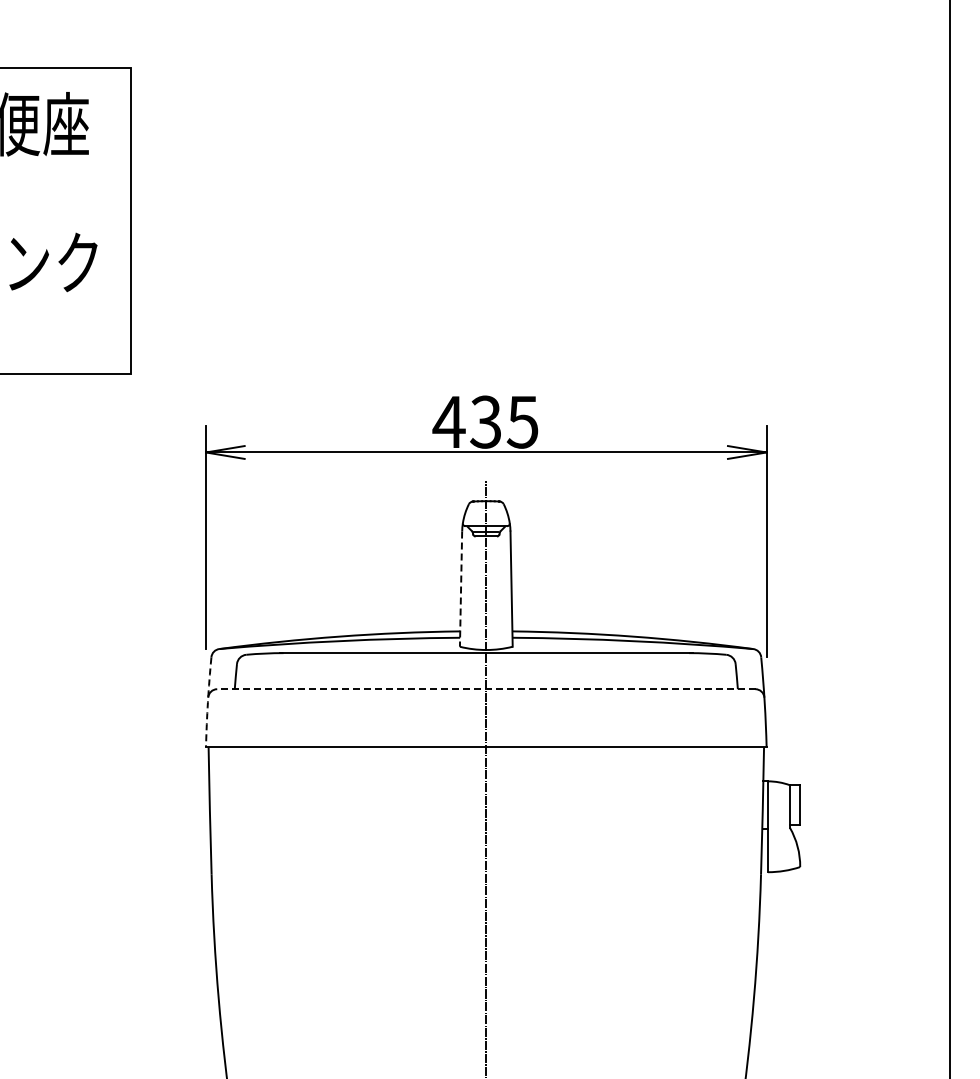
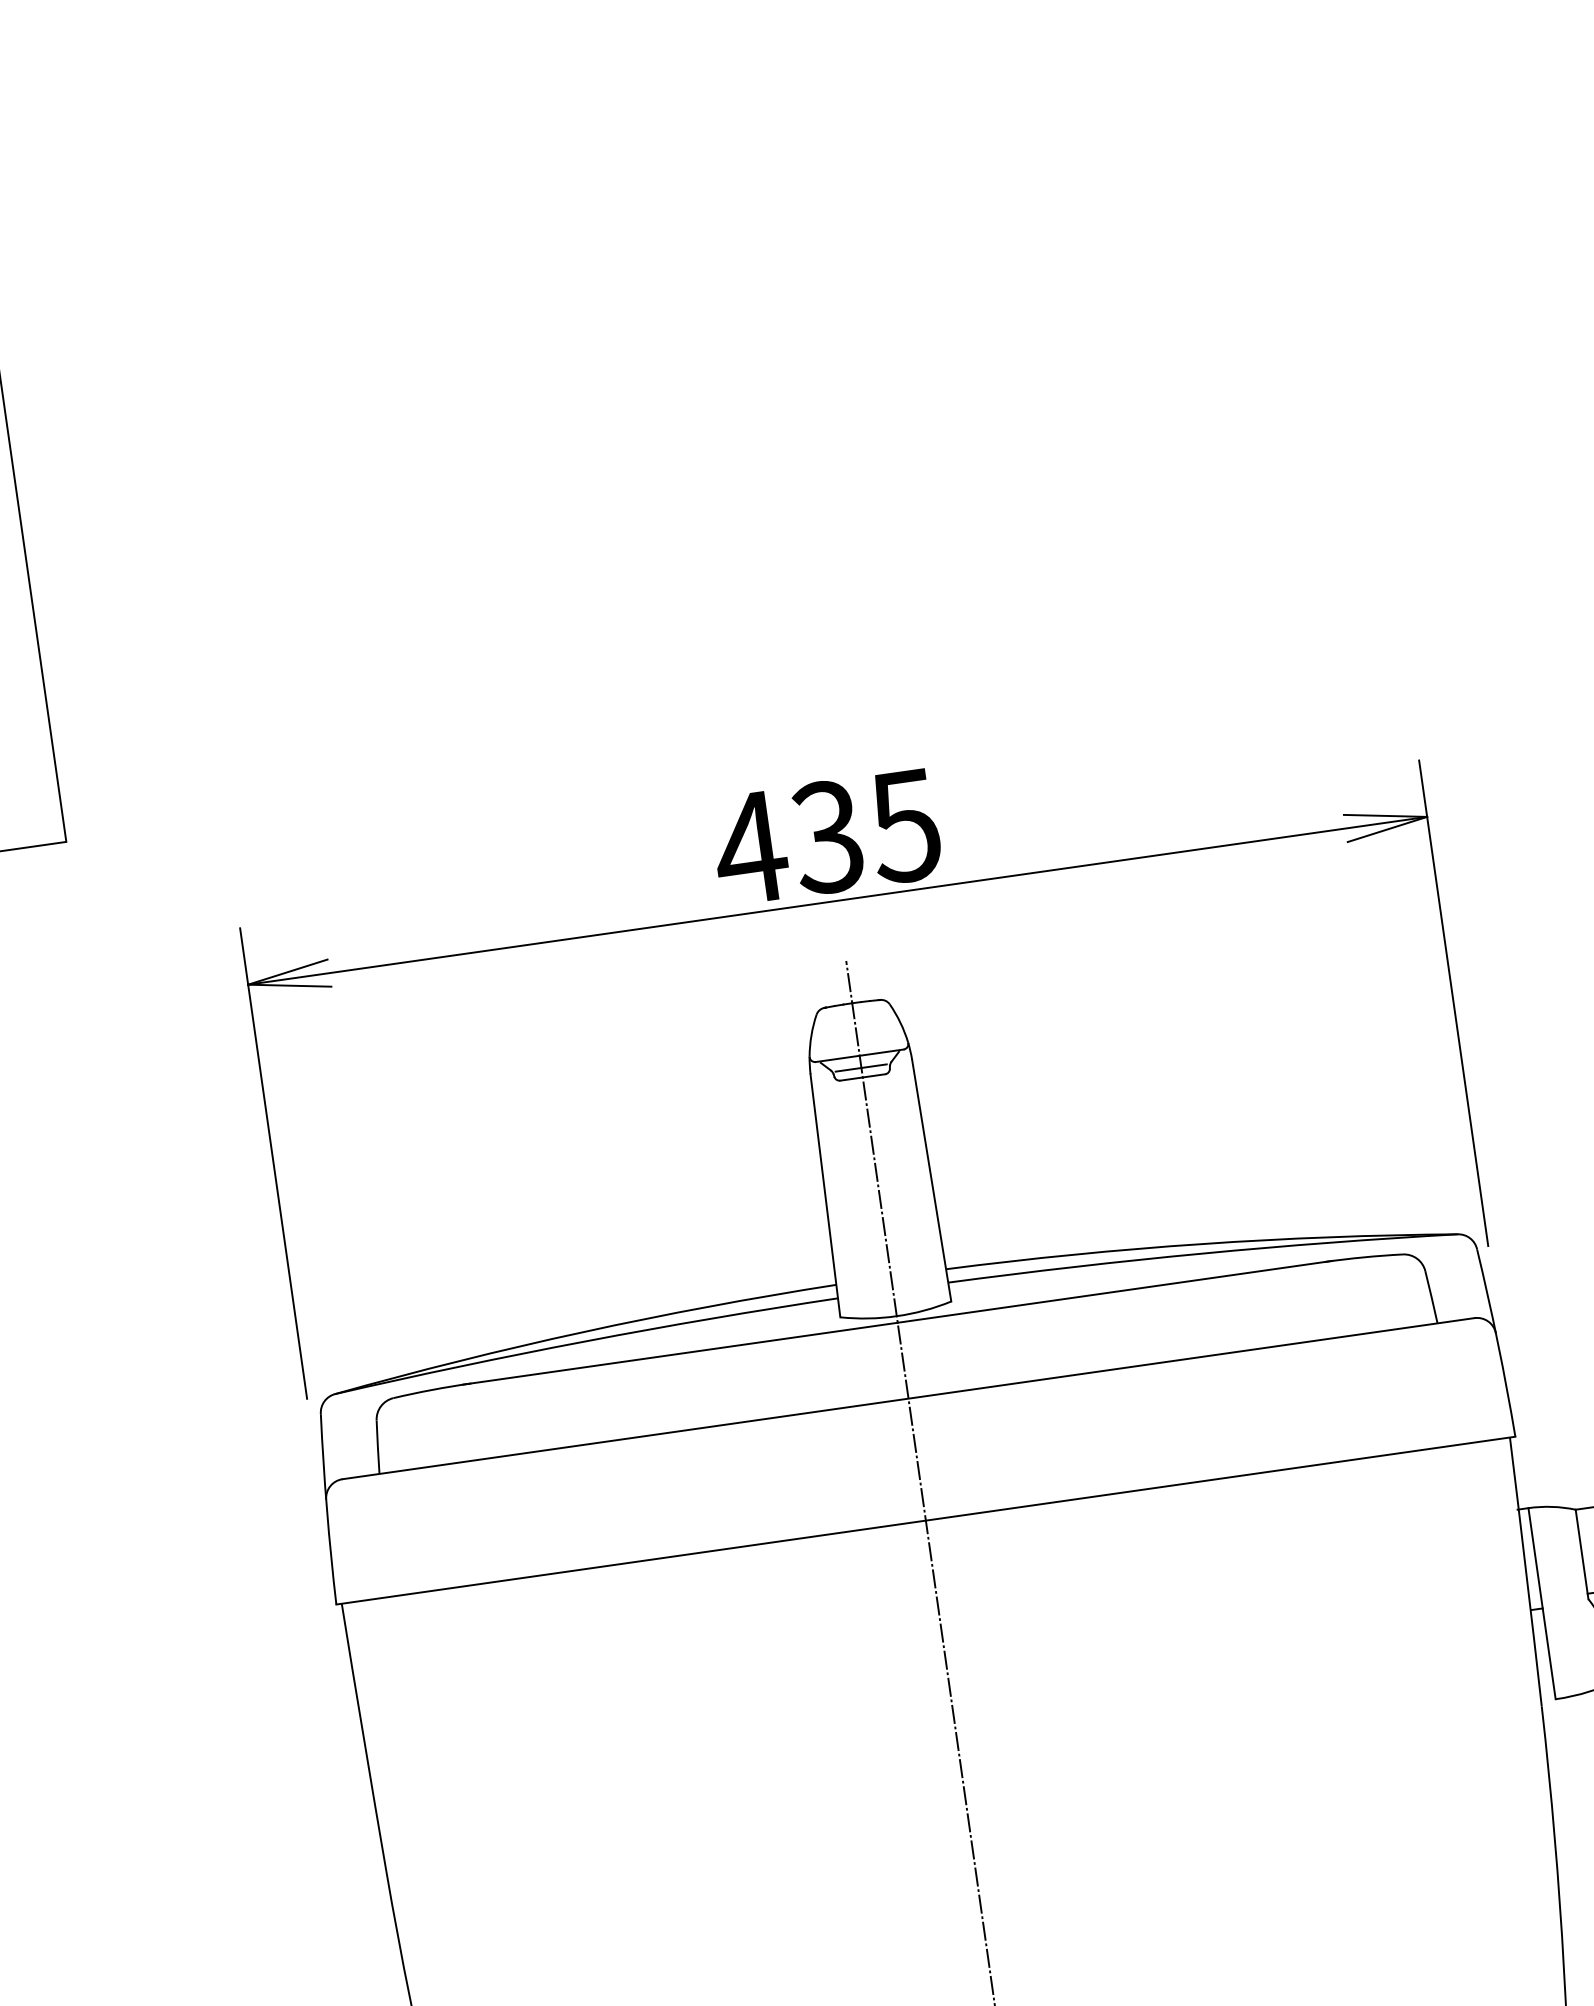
line: (461, 589) -> (826, 1196), dashed -> solid
line: (485, 689) -> (906, 1399), dashed -> solid
arc: (207, 702) -> (326, 1510), dashed -> solid

